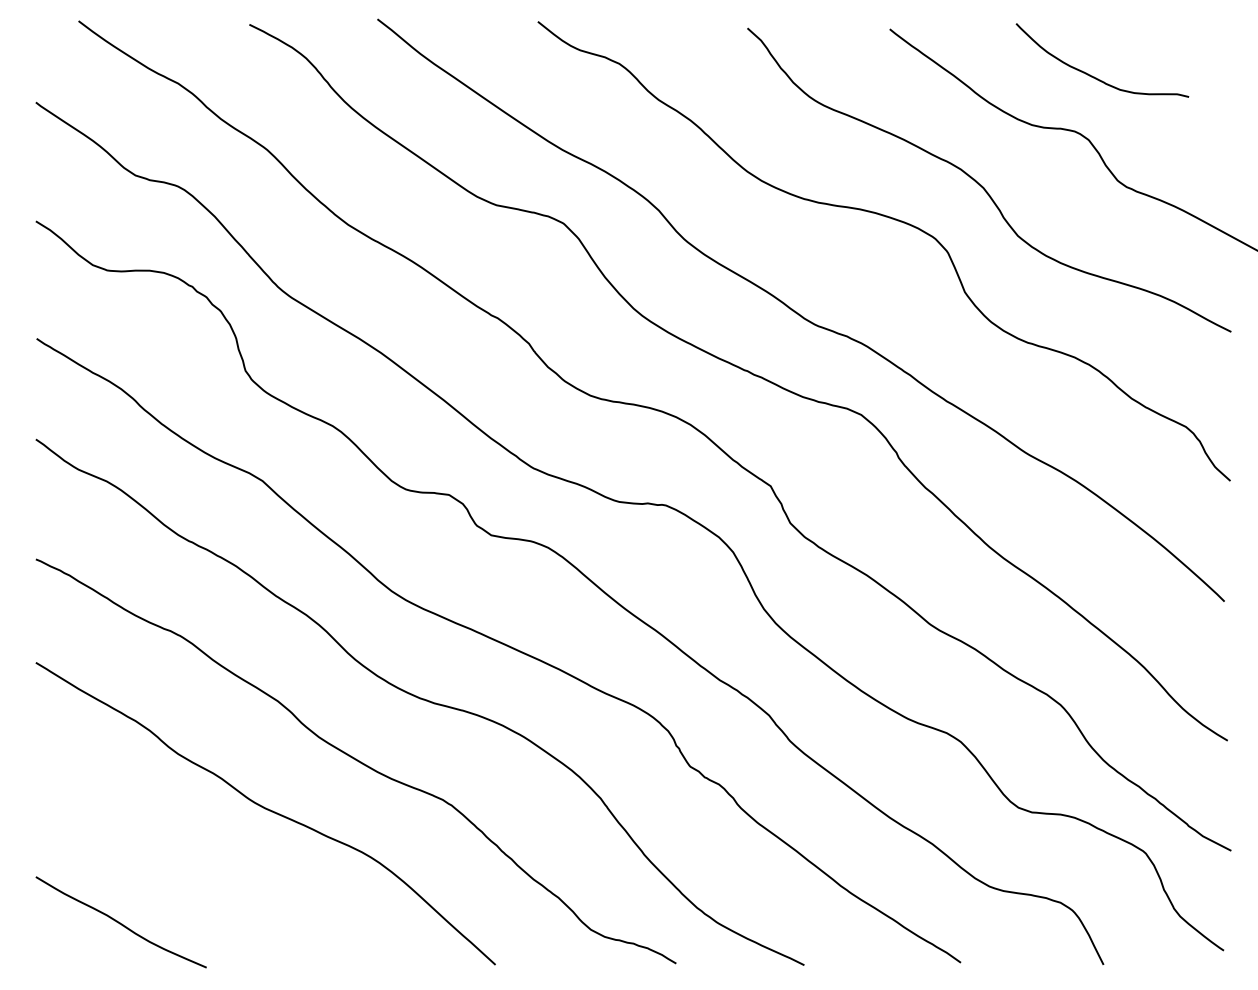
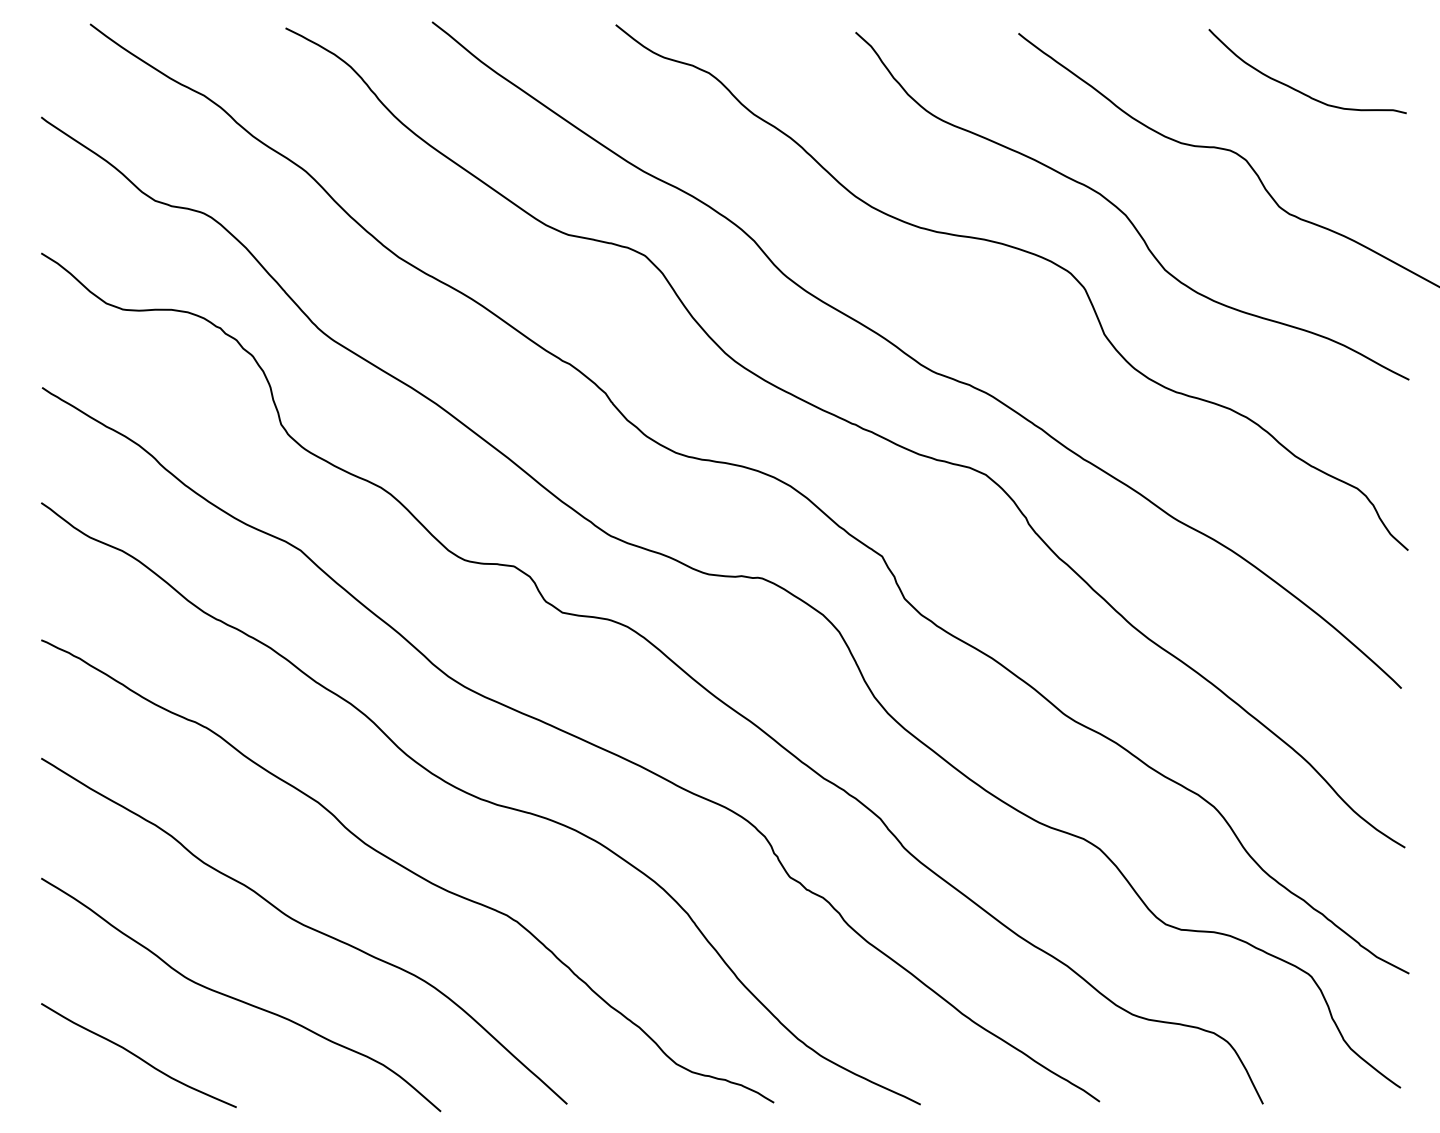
curve: (1094, 76) -> (1298, 89), moved
curve: (210, 873) -> (241, 999), added

